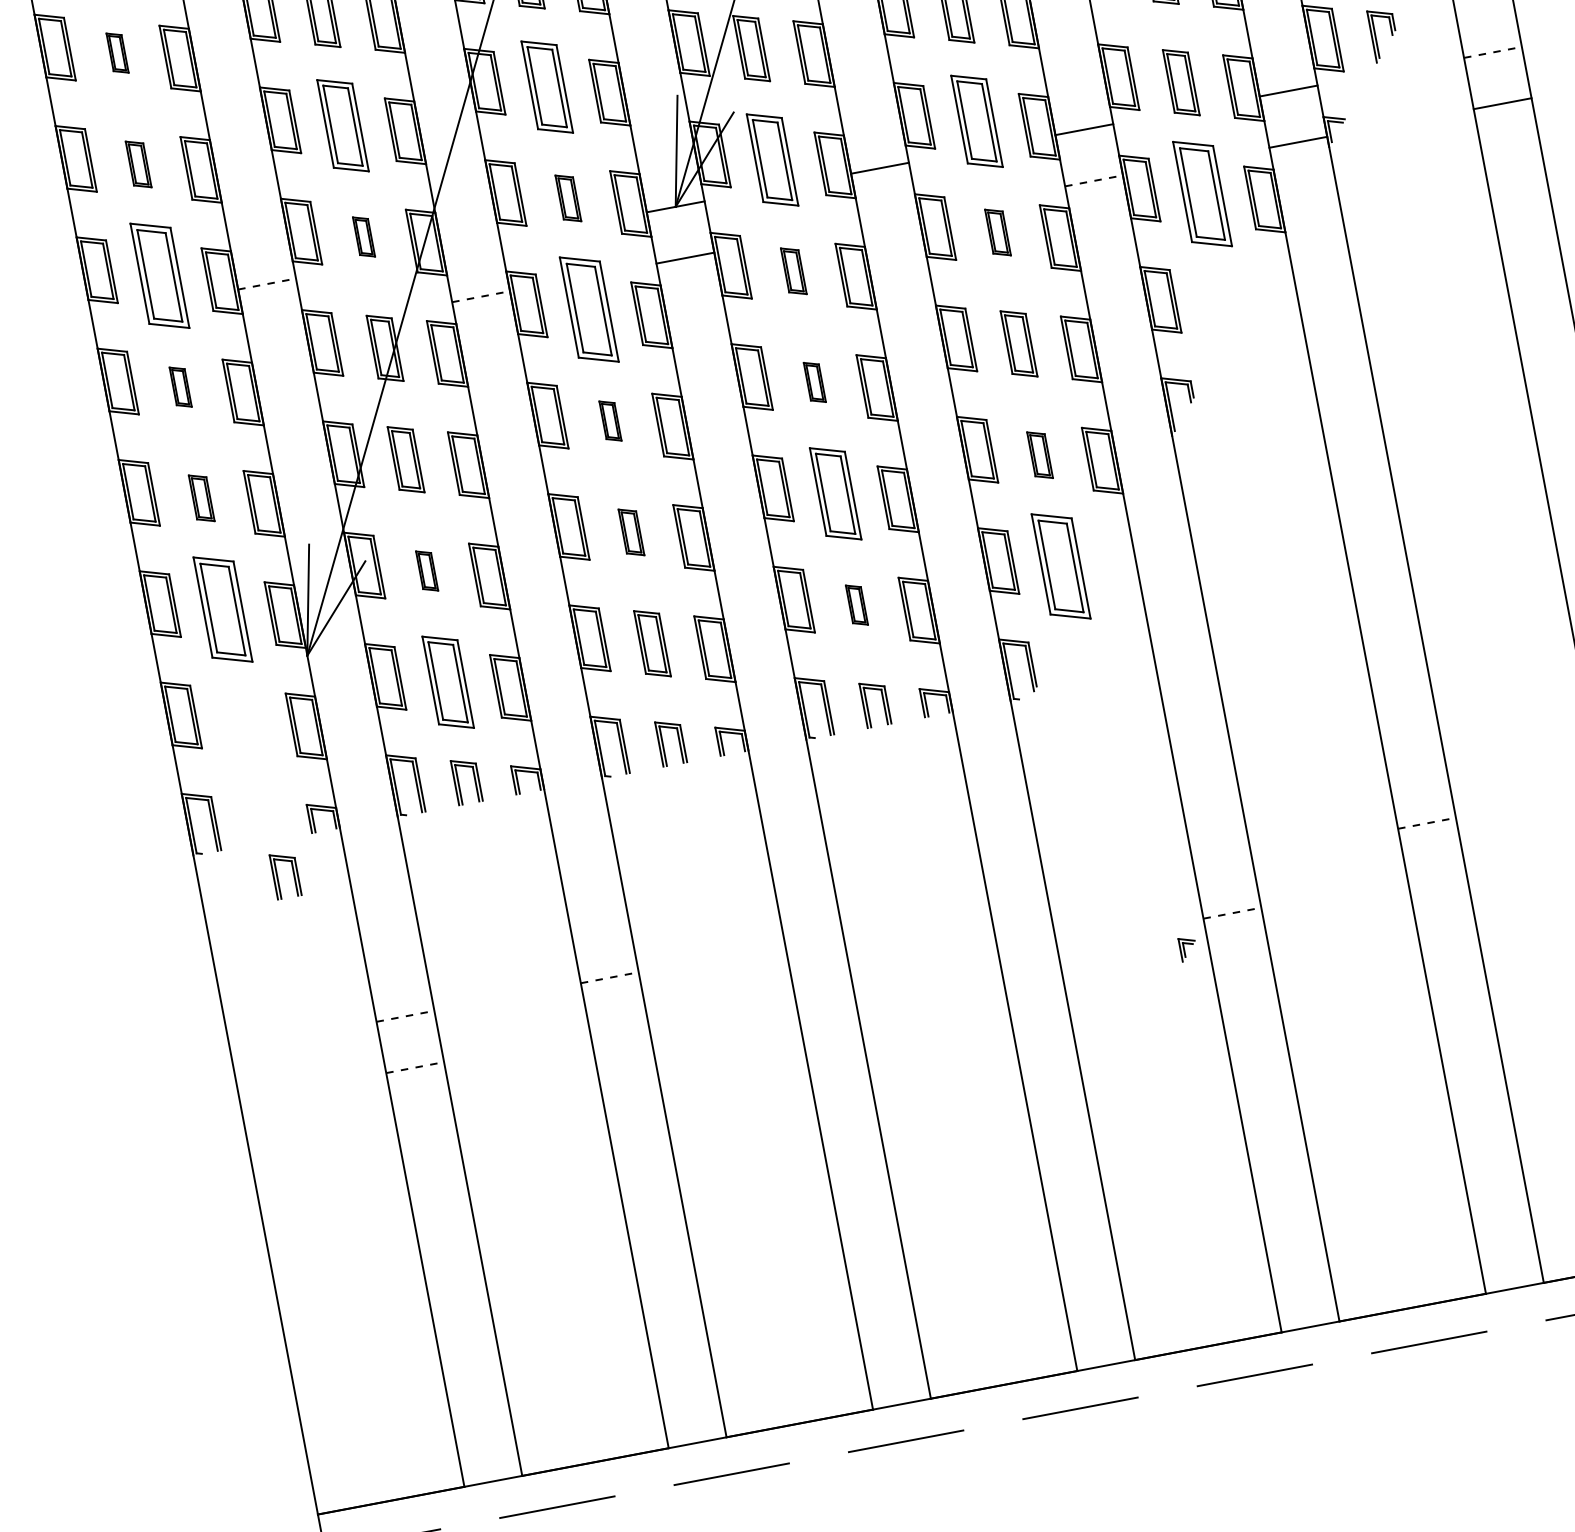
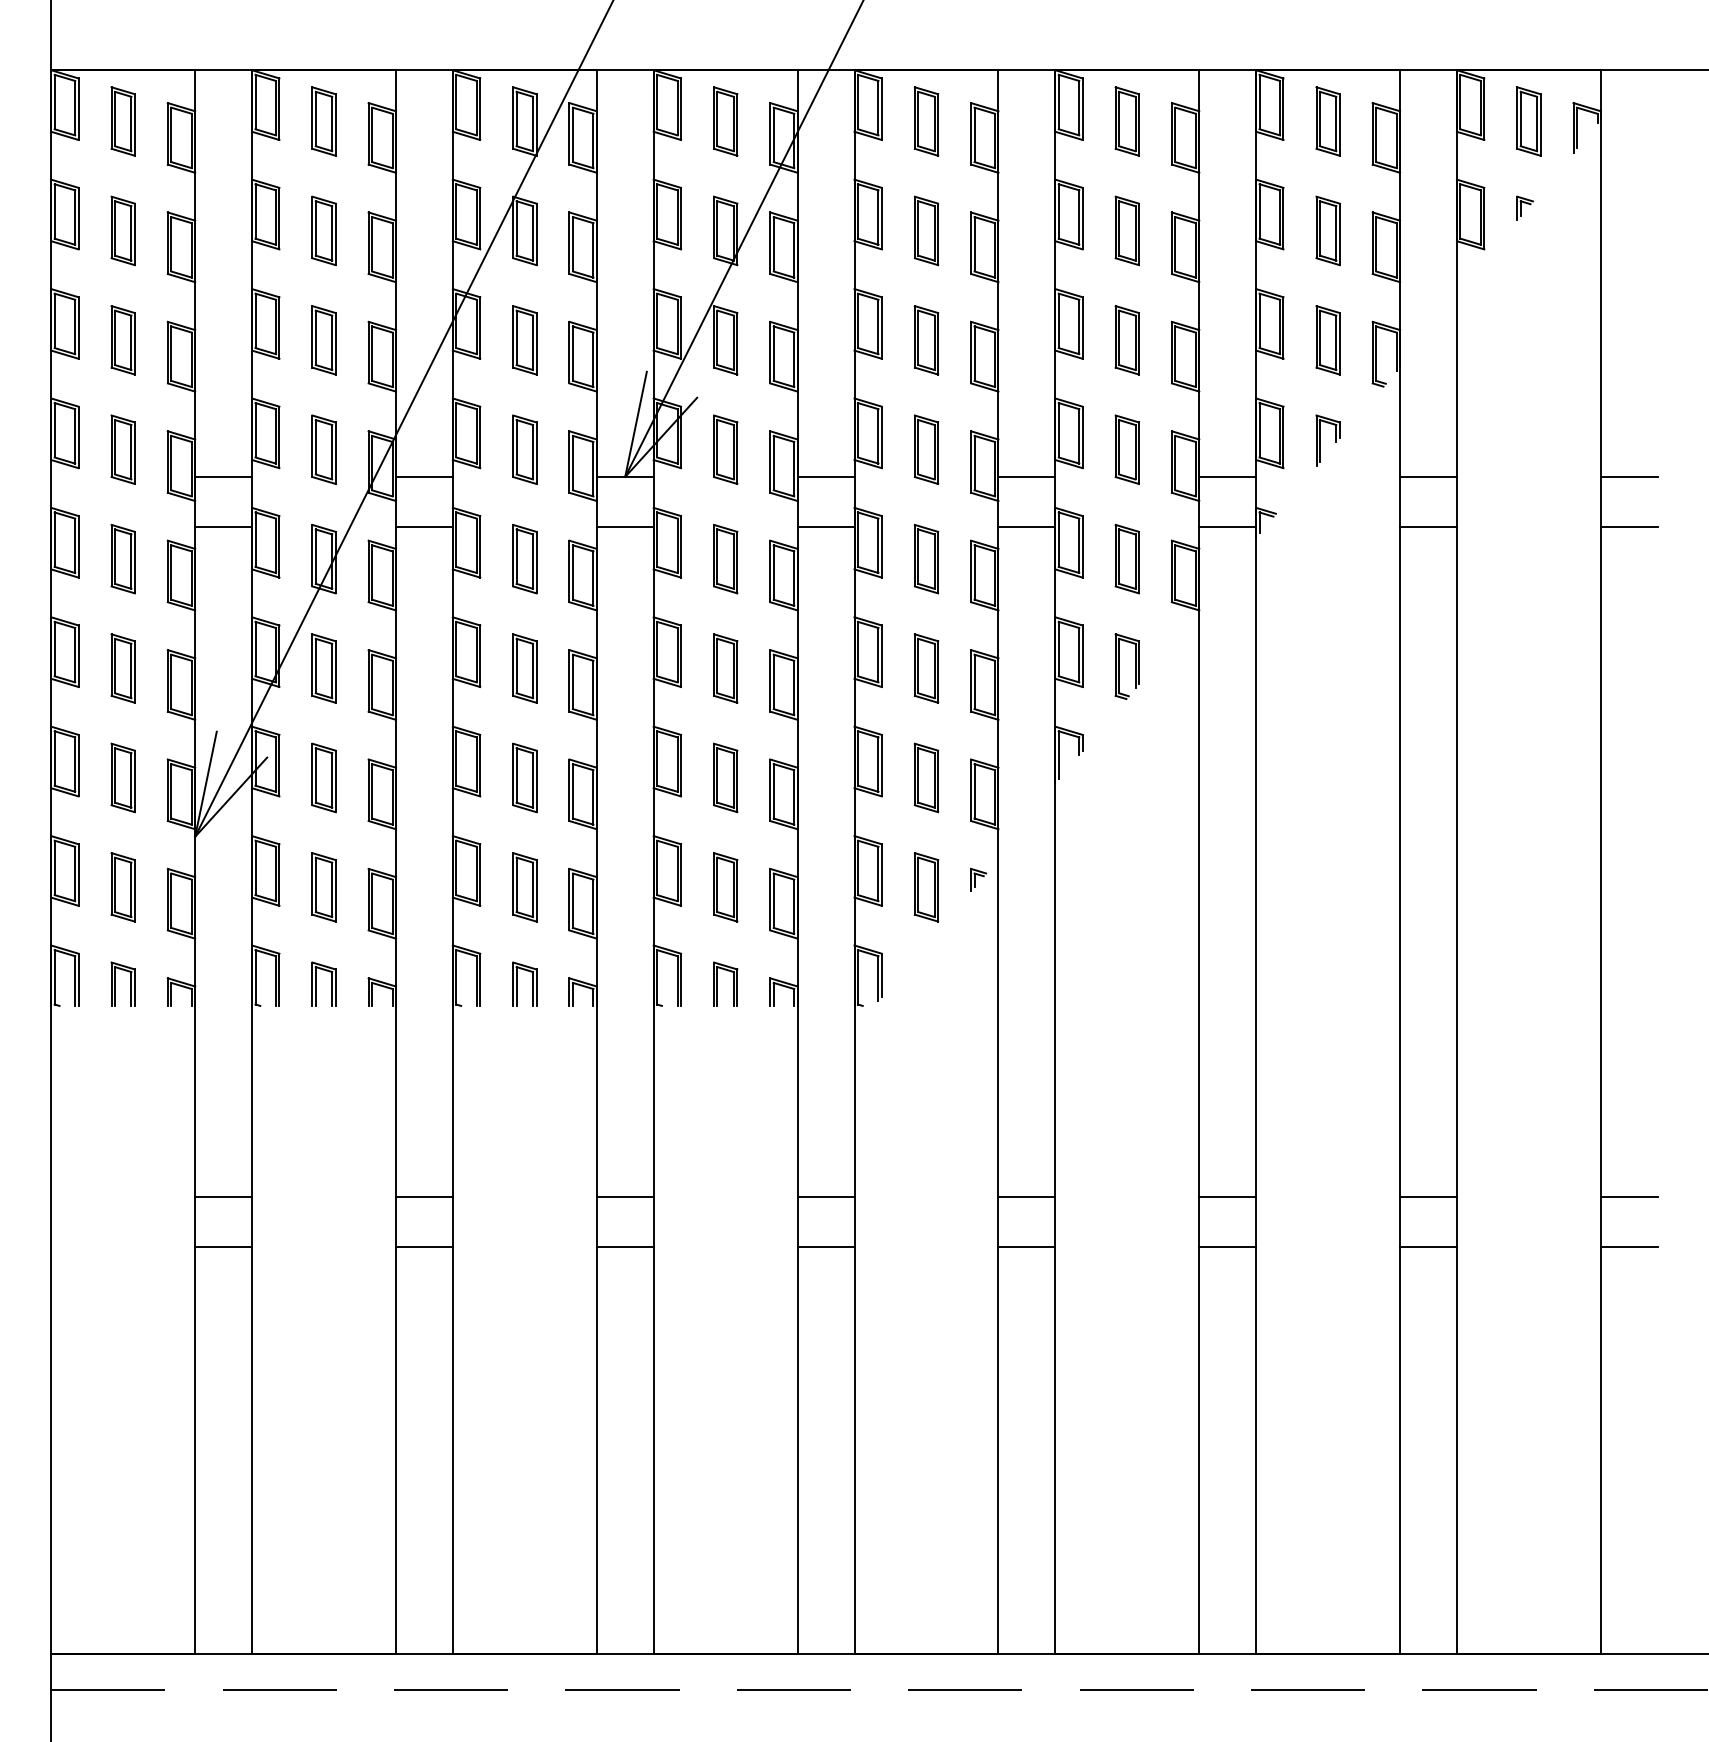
line: (1493, 51) -> (1429, 476), dashed -> solid
part: (116, 52) -> (122, 230), size x1.67
part: (547, 87) -> (524, 340), size x0.71
part: (976, 121) -> (926, 449), size x0.71
part: (342, 126) -> (323, 340), size x0.71
part: (772, 159) -> (725, 449), size x0.71
part: (138, 164) -> (122, 340), size x1.43
line: (1094, 180) -> (1027, 527), dashed -> solid
part: (1201, 193) -> (1126, 558), size x0.62
part: (567, 198) -> (524, 449), size x1.43
line: (889, 219) -> (825, 527), added
part: (997, 231) -> (926, 558), size x1.43
part: (363, 236) -> (323, 449), size x1.67
line: (471, 245) -> (424, 476), added
part: (793, 271) -> (725, 559), size x1.43
part: (158, 275) -> (122, 449), size x0.62
line: (267, 283) -> (224, 476), dashed -> solid
line: (481, 296) -> (424, 527), dashed -> solid
part: (1215, 304) -> (1119, 666), added
part: (589, 310) -> (524, 559), size x0.62
line: (276, 335) -> (223, 527), added
part: (814, 382) -> (725, 668), size x1.67
part: (180, 387) -> (122, 559), size x1.67
part: (610, 421) -> (524, 668), size x1.67
part: (1040, 454) -> (926, 777), size x1.43
part: (835, 493) -> (725, 777), size x0.71
part: (201, 498) -> (122, 668), size x1.43
part: (631, 532) -> (524, 777), size x1.43
part: (1061, 566) -> (926, 887), size x0.62
part: (426, 570) -> (323, 777), size x1.67
part: (856, 605) -> (725, 887), size x1.67
part: (222, 609) -> (122, 777), size x0.62
part: (447, 682) -> (323, 887), size x0.71
part: (243, 721) -> (122, 887), added
line: (1427, 822) -> (1228, 1196), dashed -> solid
line: (1222, 861) -> (1026, 1196), added
part: (277, 875) -> (115, 983), moved
line: (1436, 875) -> (1227, 1247), added
line: (1017, 900) -> (825, 1196), added
line: (1233, 913) -> (1027, 1247), dashed -> solid
line: (813, 939) -> (624, 1196), added
part: (1188, 948) -> (978, 879), moved
line: (1027, 952) -> (825, 1247), added
line: (609, 977) -> (424, 1196), dashed -> solid
line: (823, 990) -> (624, 1247), added
line: (406, 1016) -> (224, 1196), dashed -> solid
line: (619, 1029) -> (424, 1247), added
line: (416, 1067) -> (224, 1247), dashed -> solid

